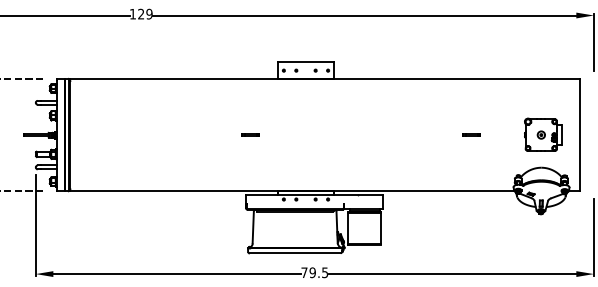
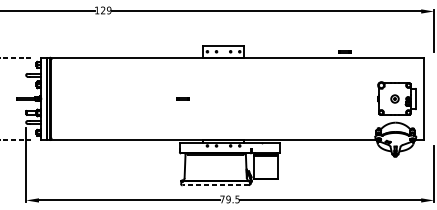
line: (471, 134) -> (344, 51), moved
part: (543, 134) -> (397, 98), size x1.4
line: (294, 253) -> (215, 185), solid -> dashed

